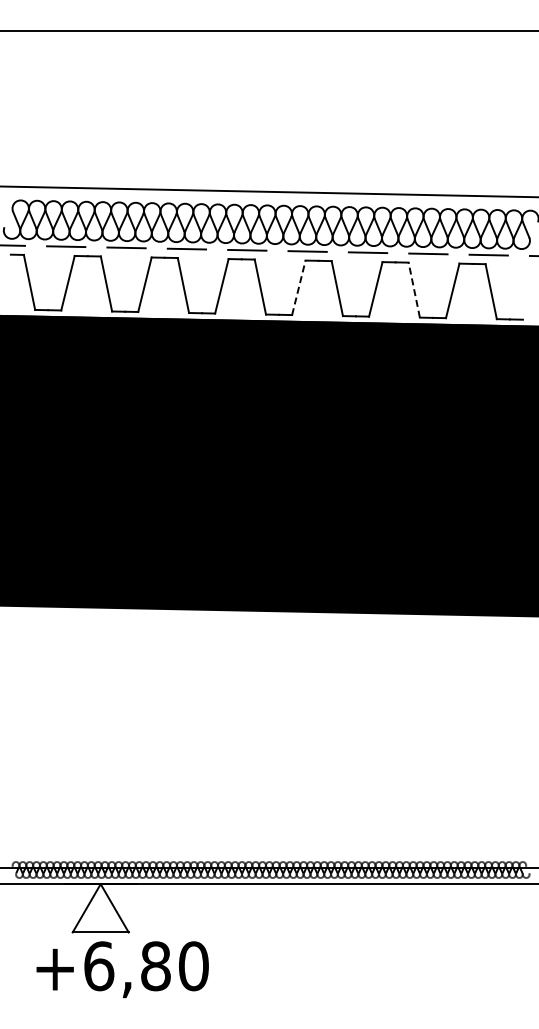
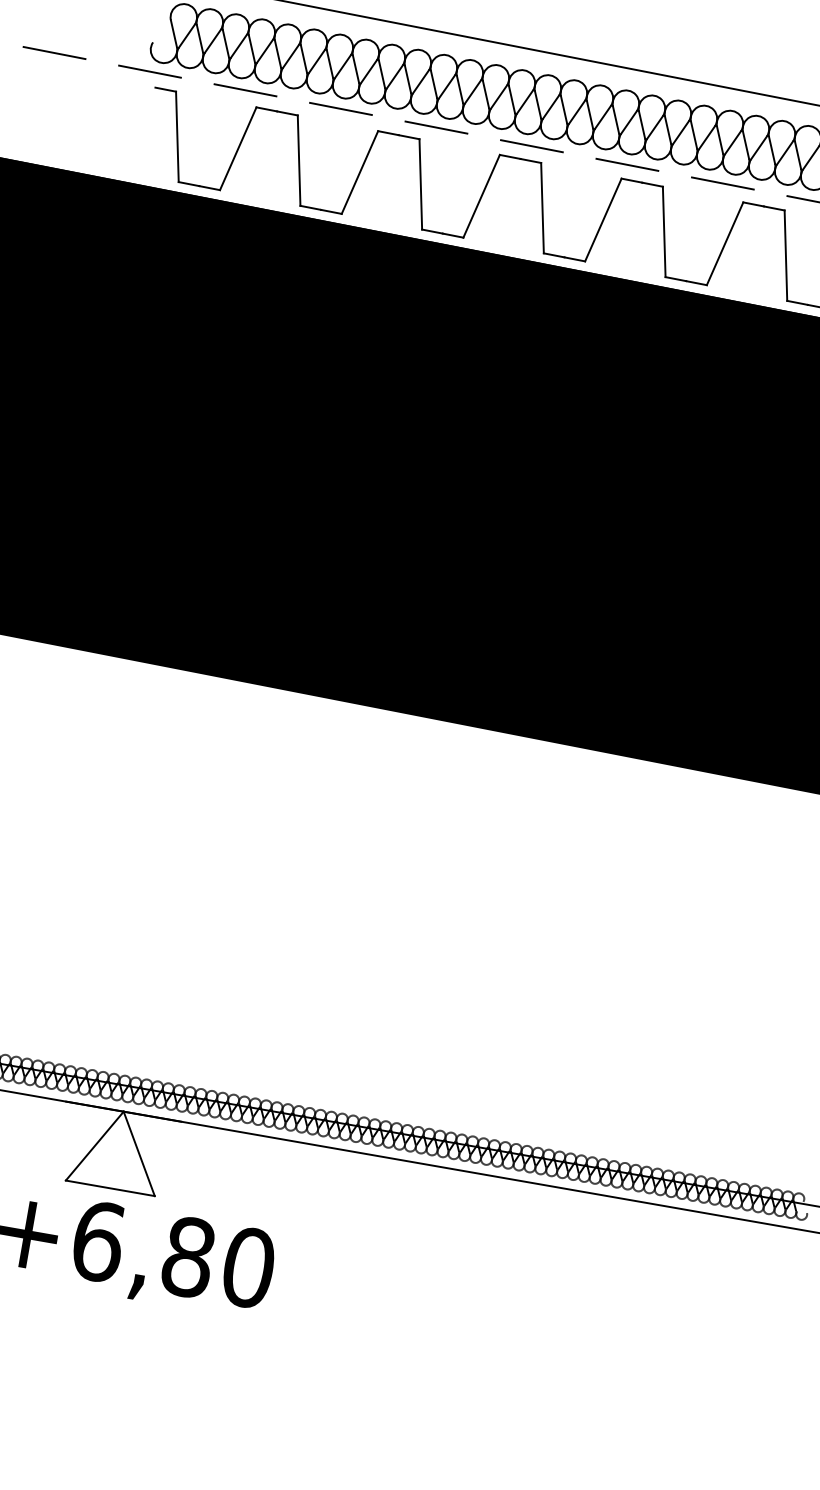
line: (298, 287) -> (602, 219), dashed -> solid
line: (414, 289) -> (786, 254), dashed -> solid

